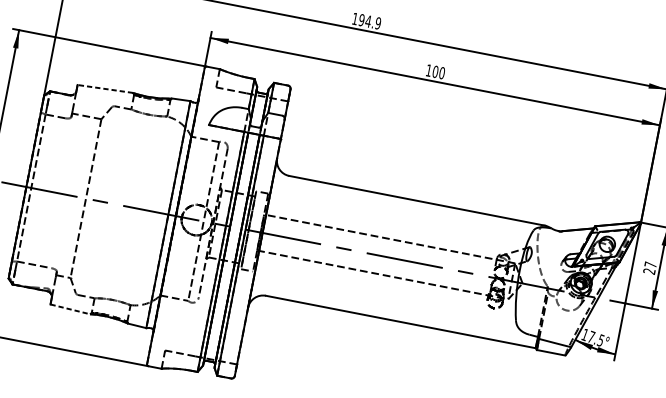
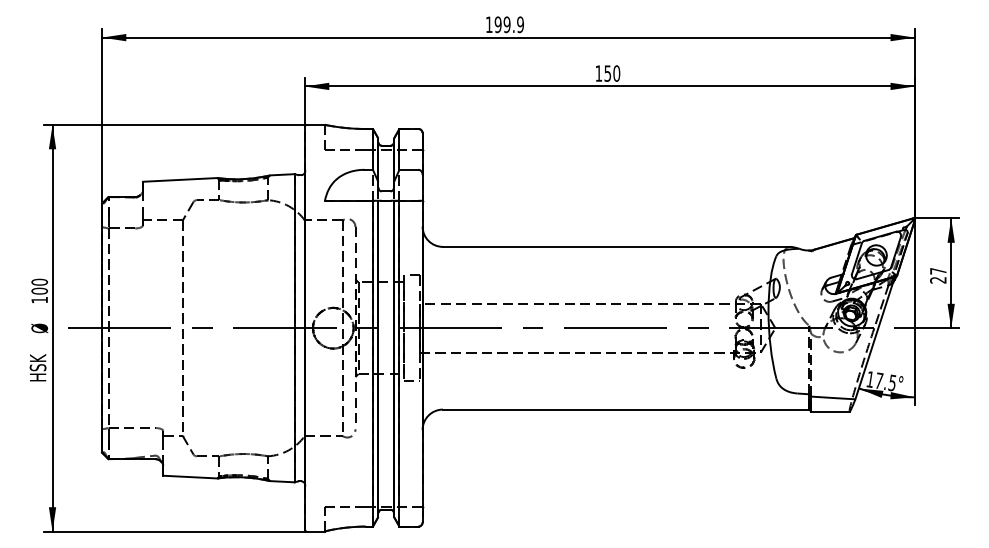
text: (367, 21) -> (506, 24), 194.9 -> 199.9
text: (435, 71) -> (607, 73), 100 -> 150
line: (104, 88) -> (179, 179), dashed -> solid
line: (70, 309) -> (190, 477), dashed -> solid

